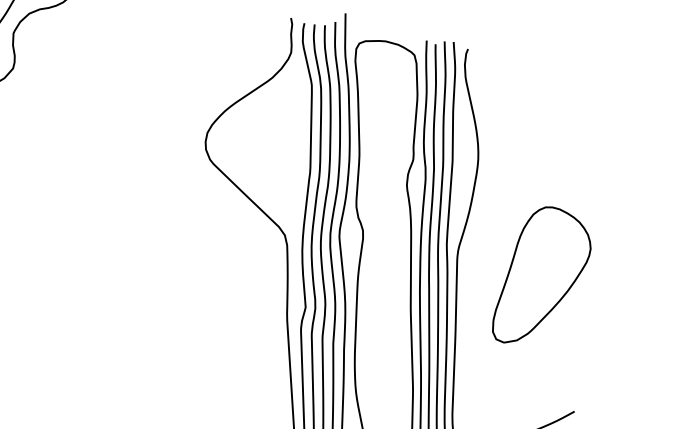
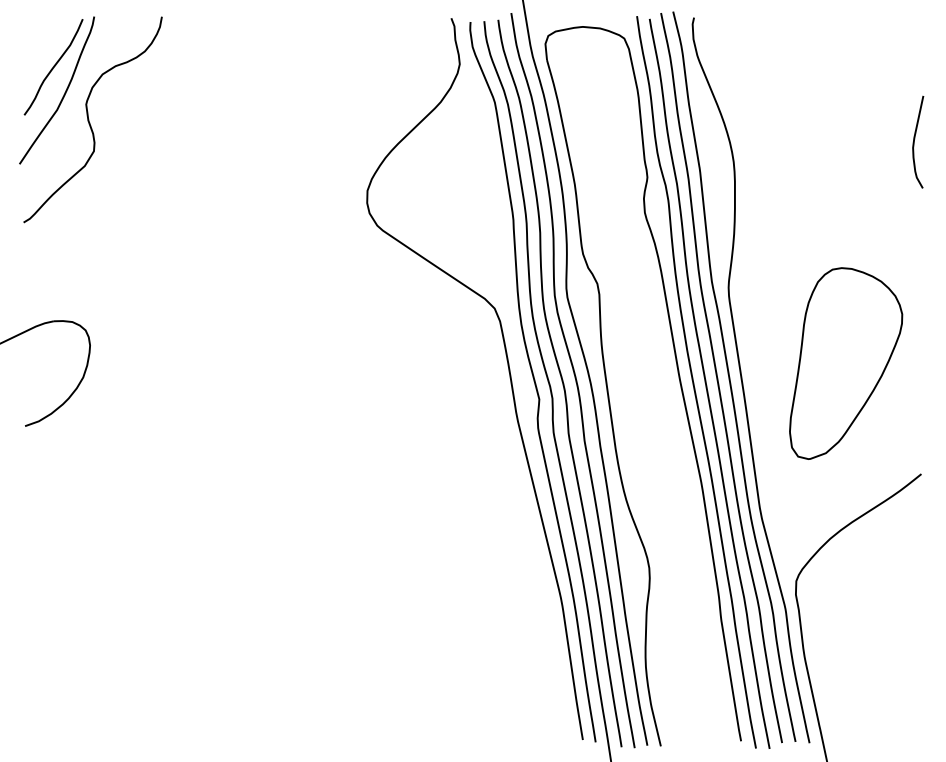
curve: (613, 166) -> (915, 139), added
part: (543, 277) -> (846, 363), moved

